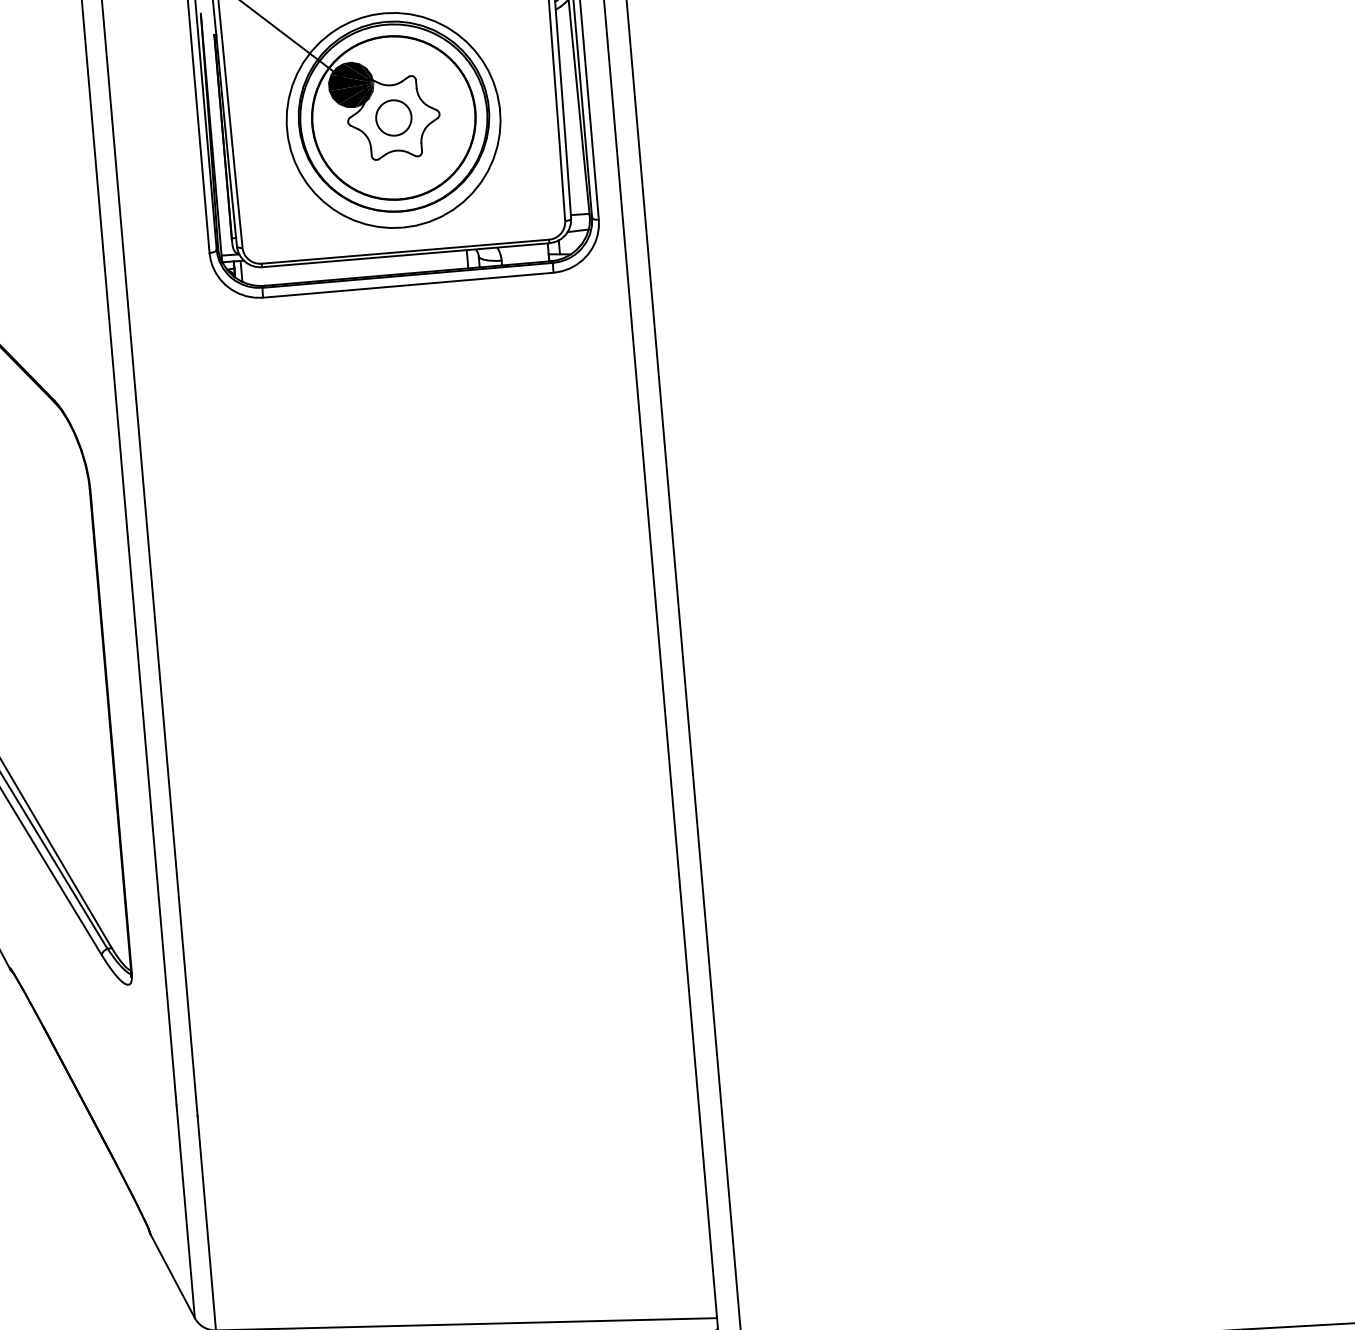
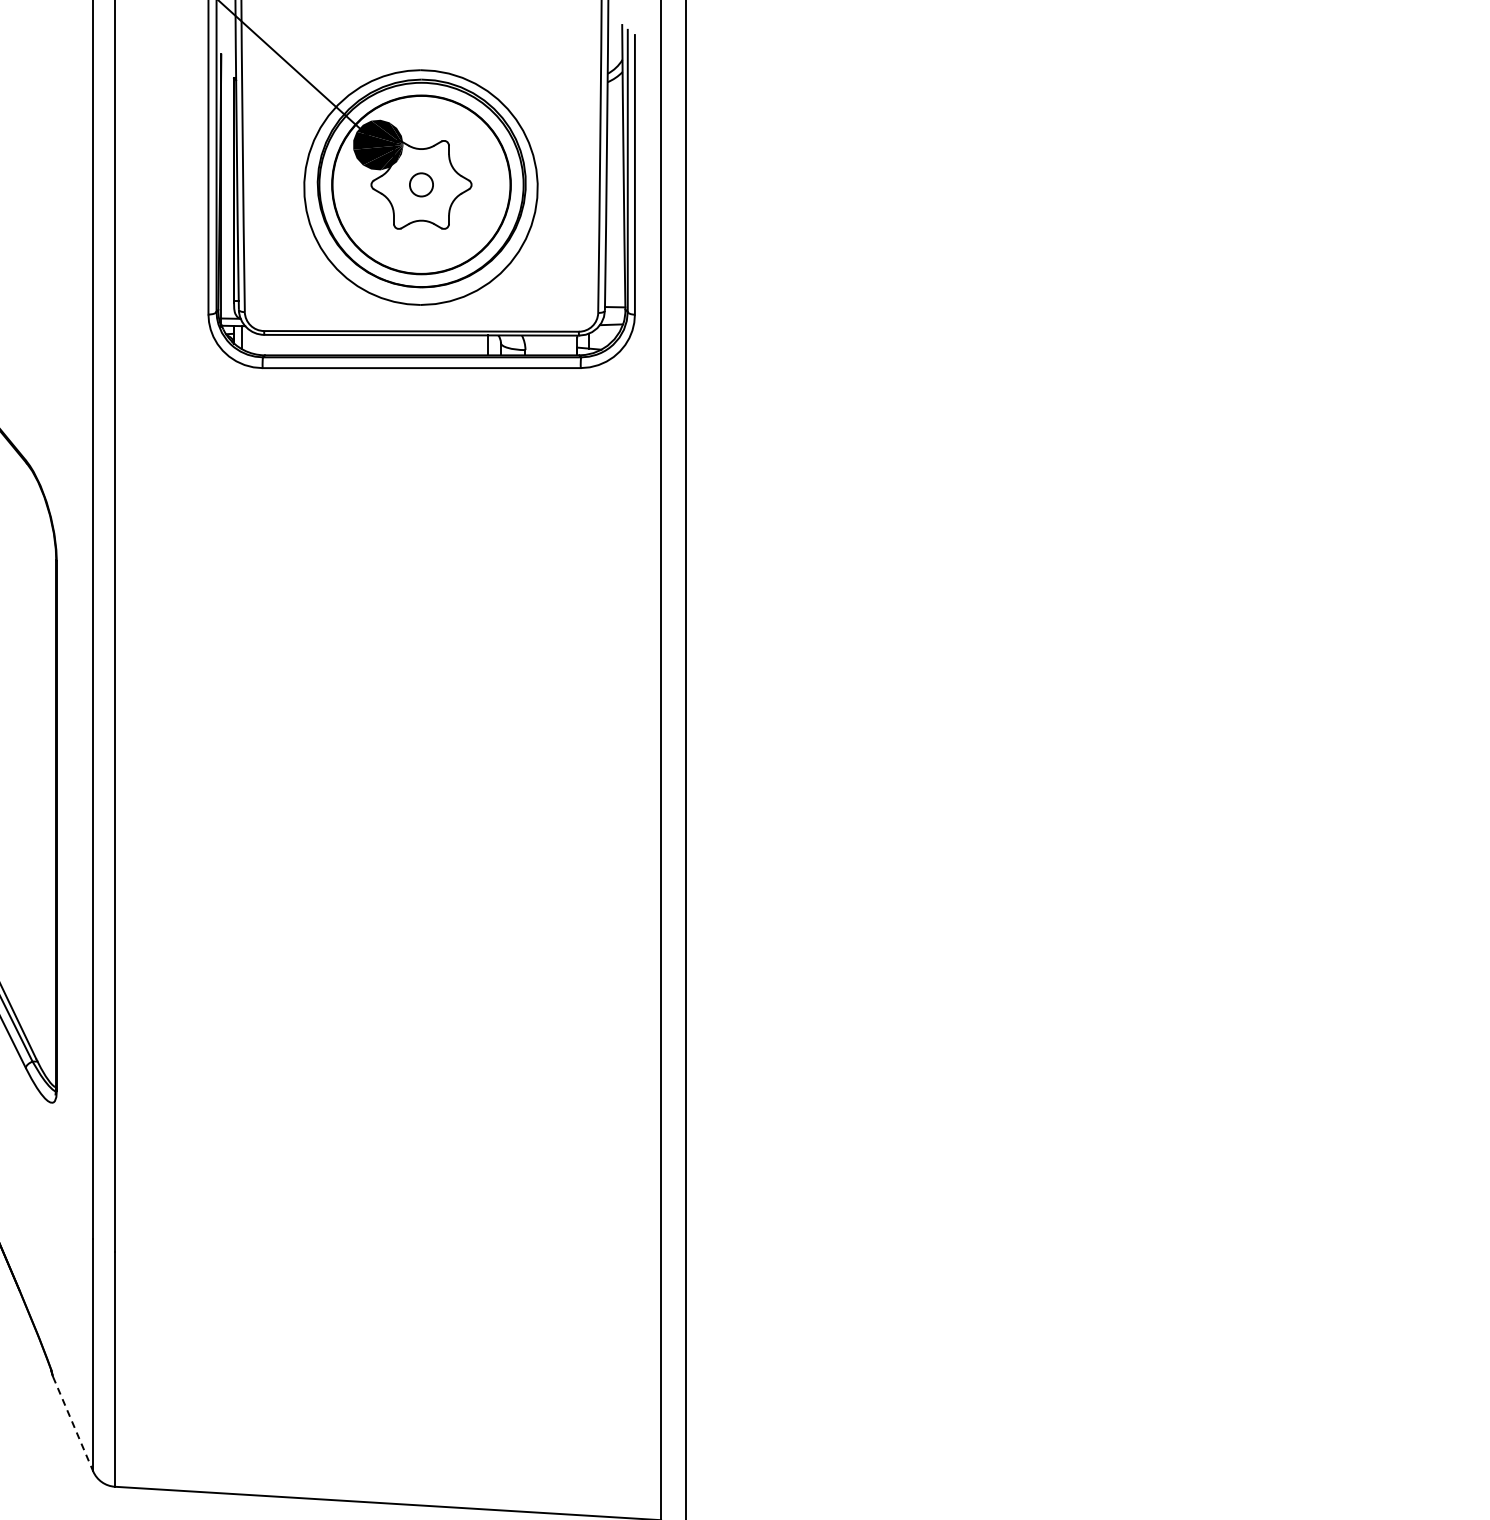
circle: (393, 117) -> (421, 184), size x0.6
line: (173, 1276) -> (73, 1424), solid -> dashed

